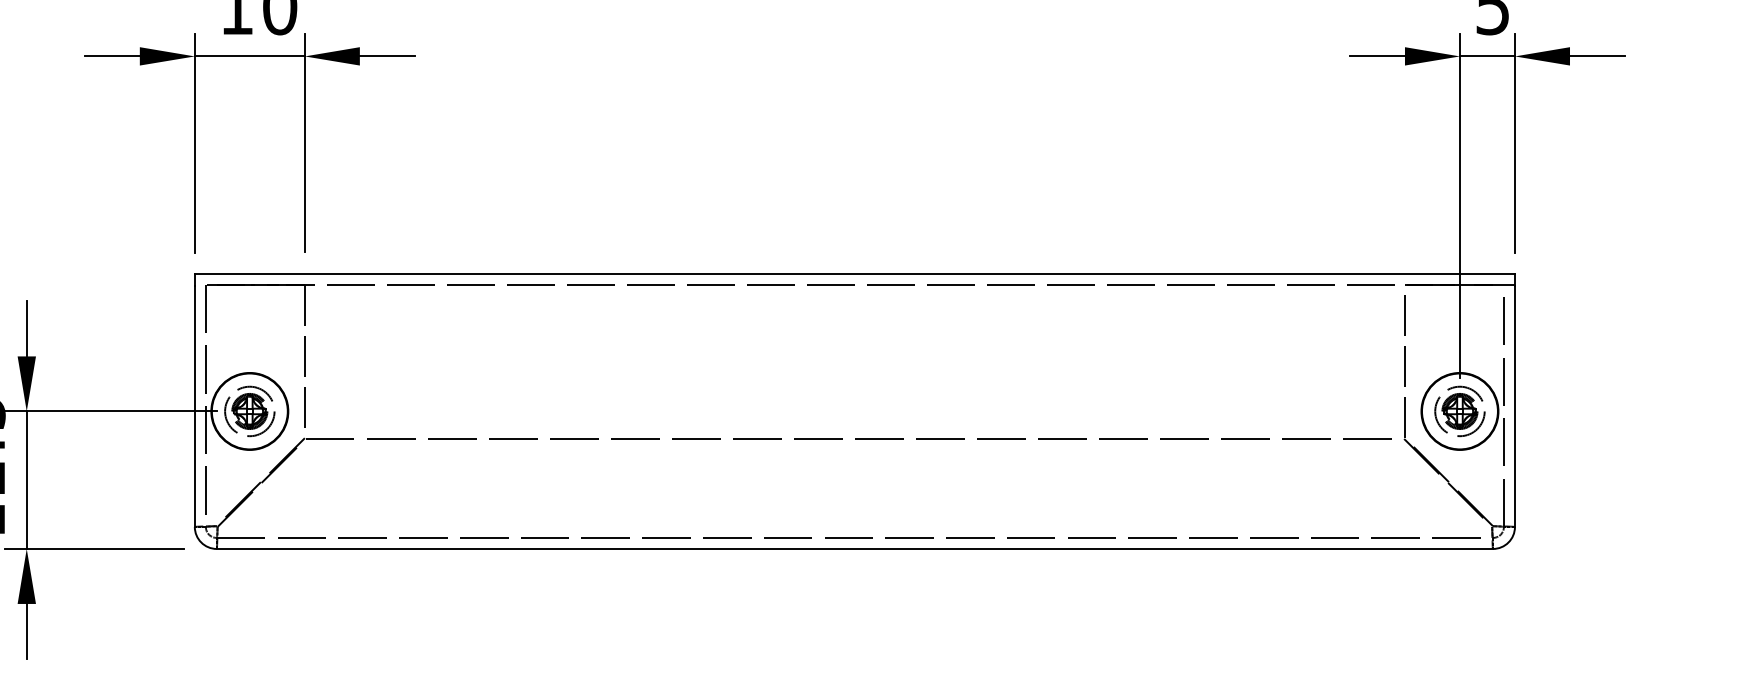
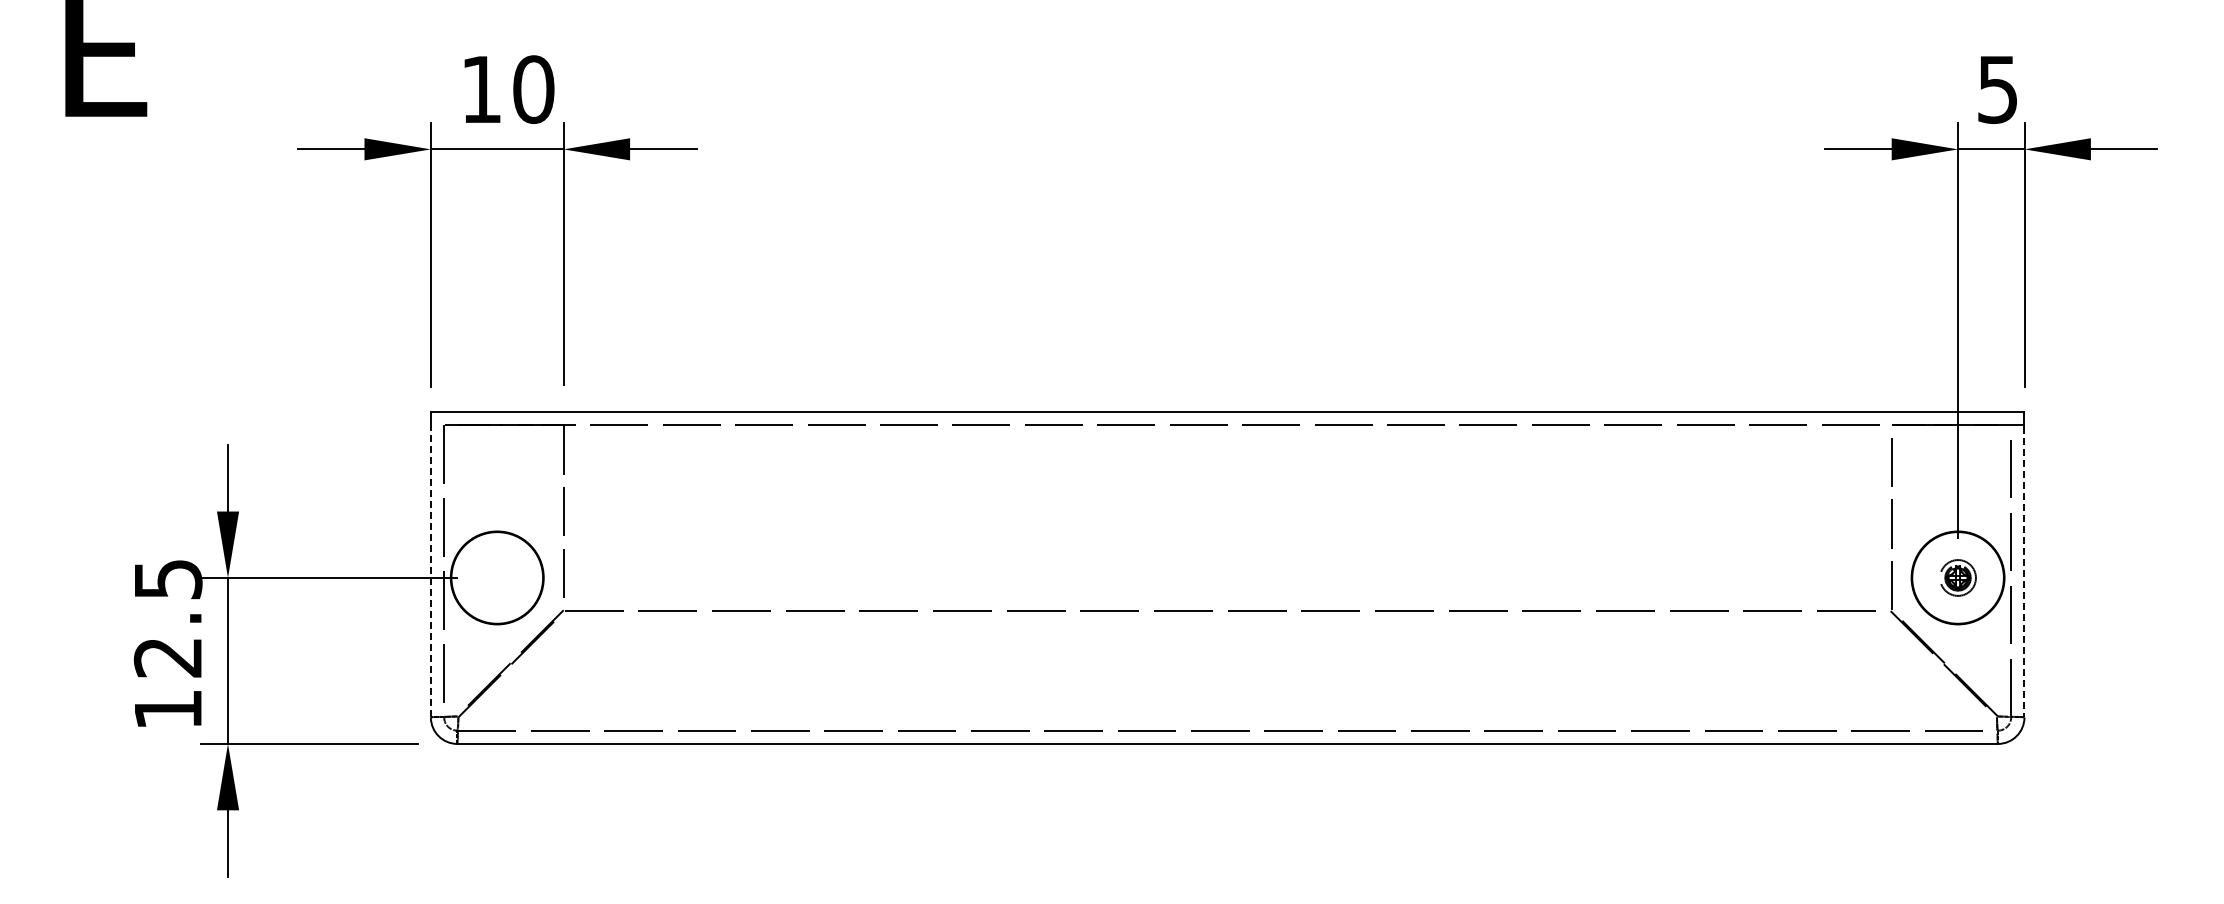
line: (194, 406) -> (430, 571), solid -> dashed
line: (1514, 406) -> (2024, 572), solid -> dashed
part: (249, 411) -> (496, 577), removed
part: (1459, 411) -> (1957, 577), size x0.6

